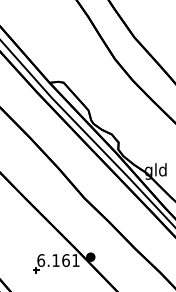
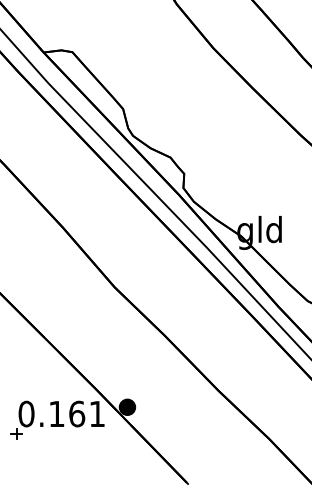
text: (41, 260) -> (27, 413), 6.161 -> 0.161

